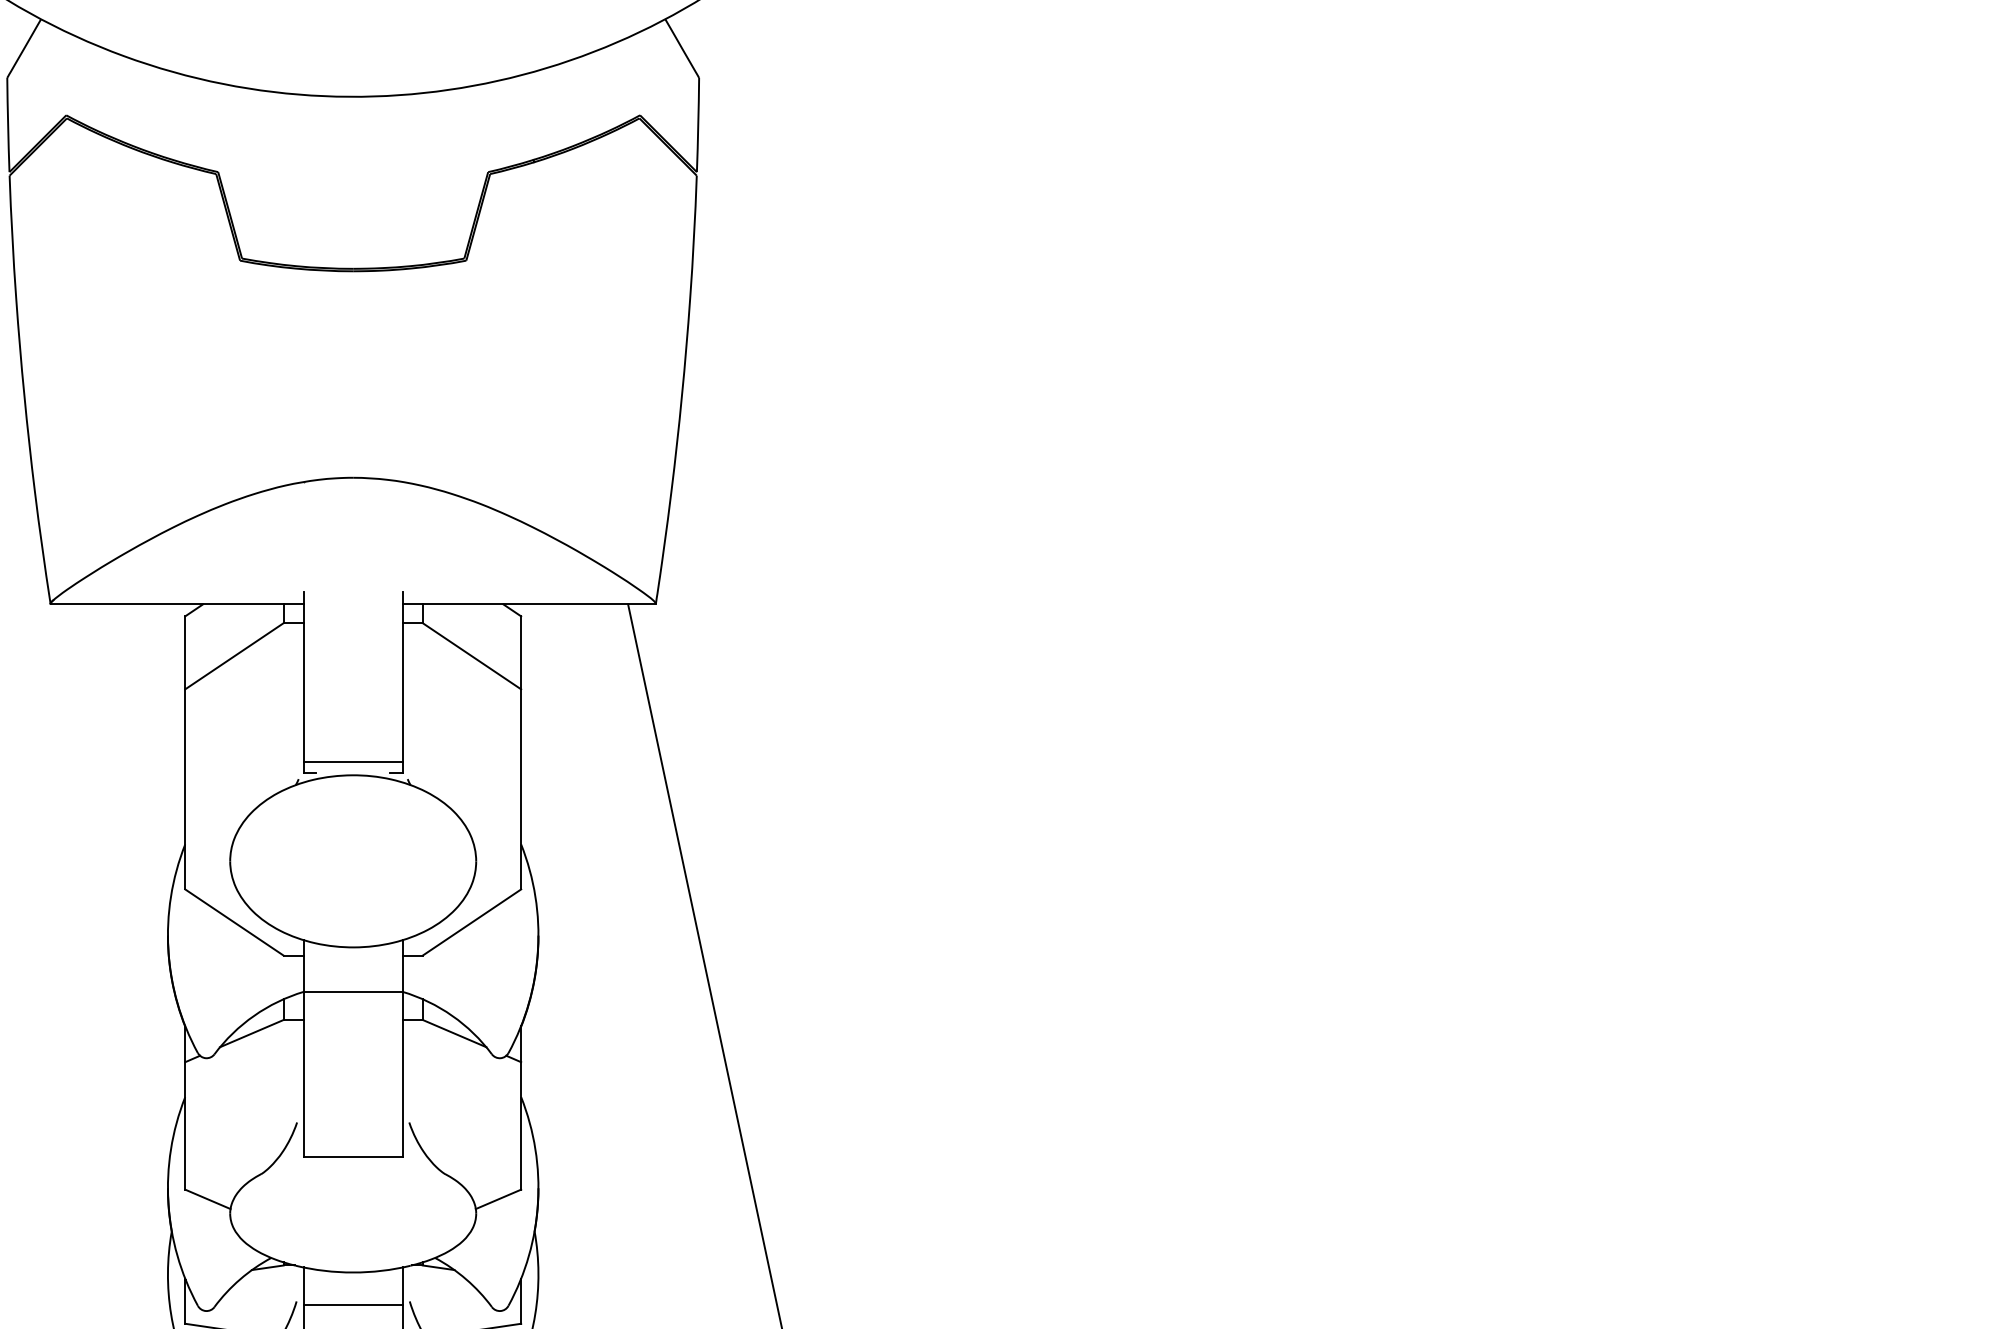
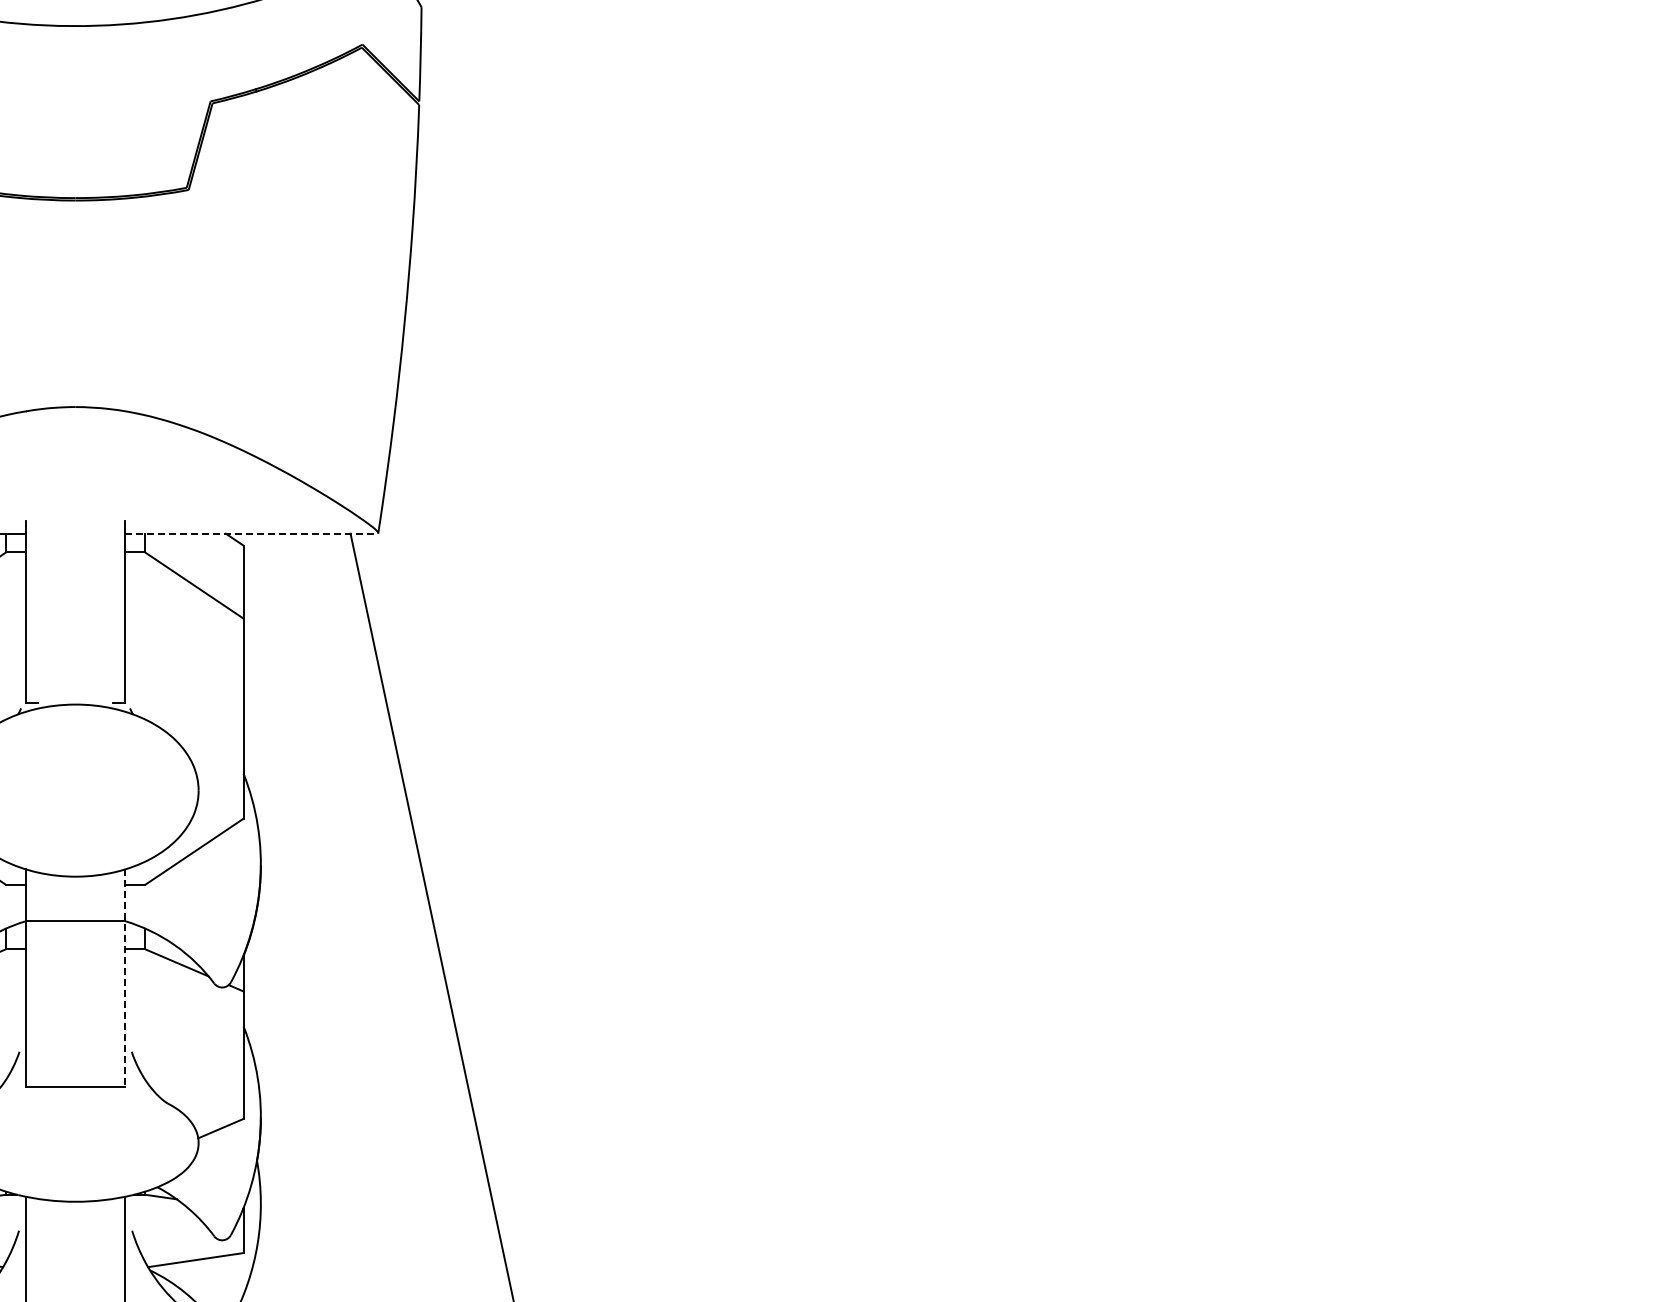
line: (529, 604) -> (251, 533), solid -> dashed
line: (352, 761) -> (74, 690), removed
line: (402, 1048) -> (124, 977), solid -> dashed
line: (352, 1305) -> (74, 1234), removed

